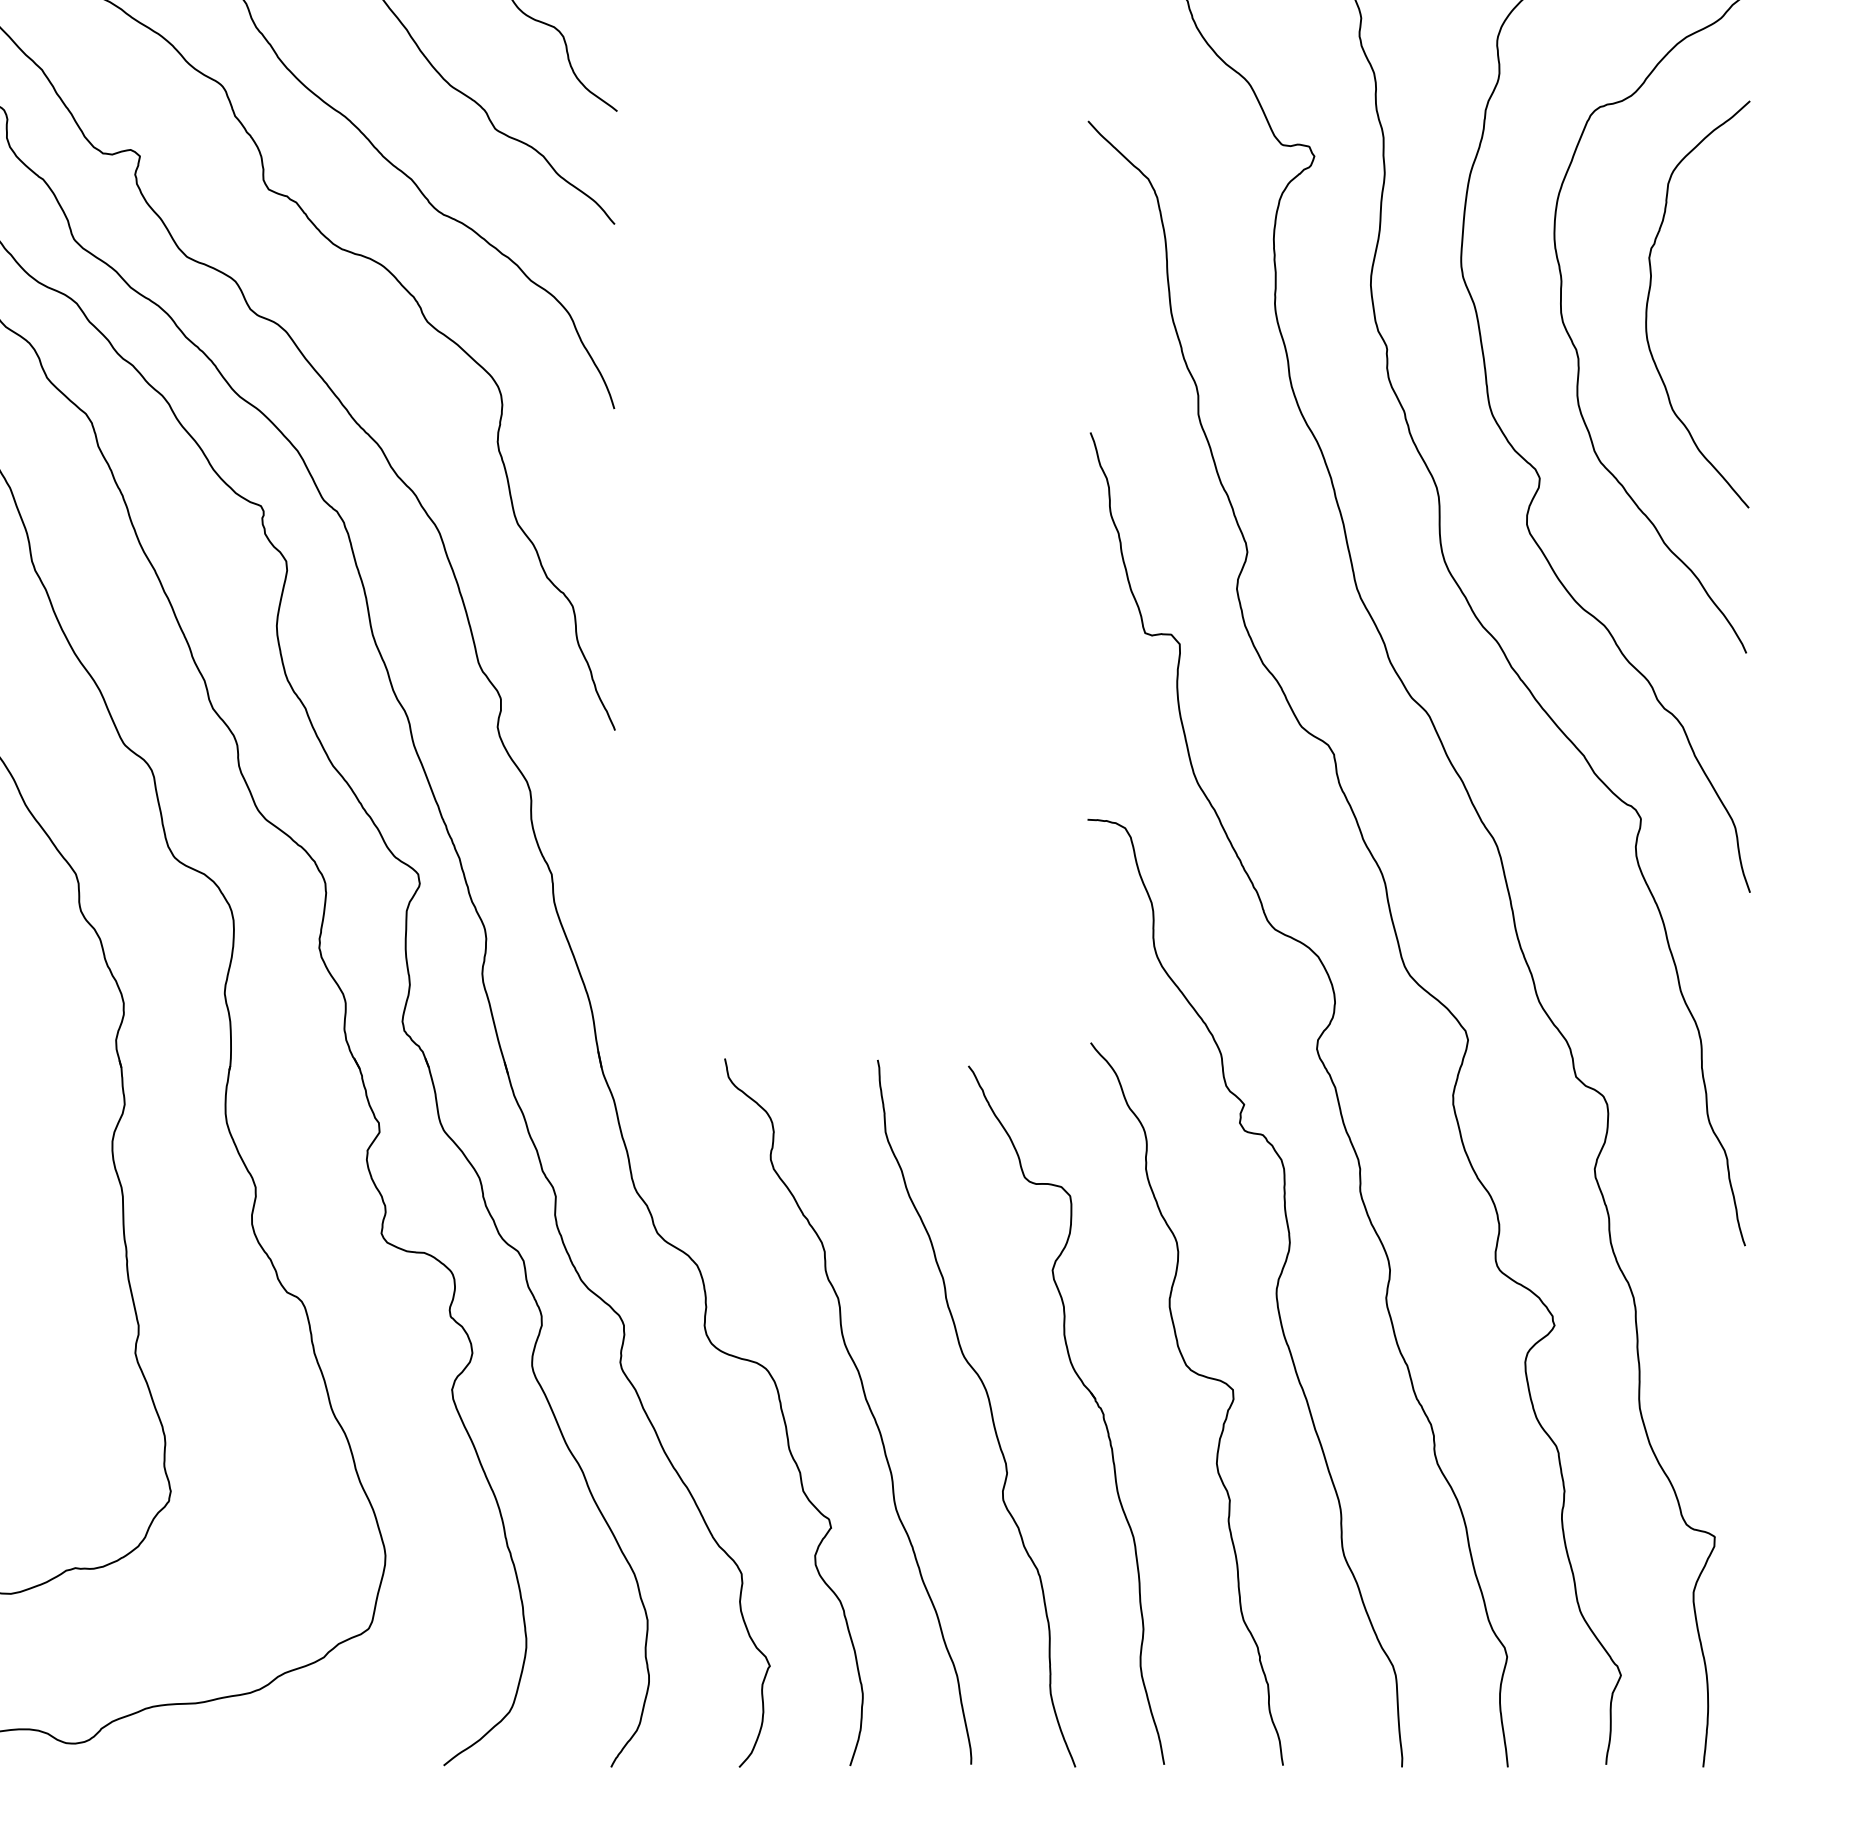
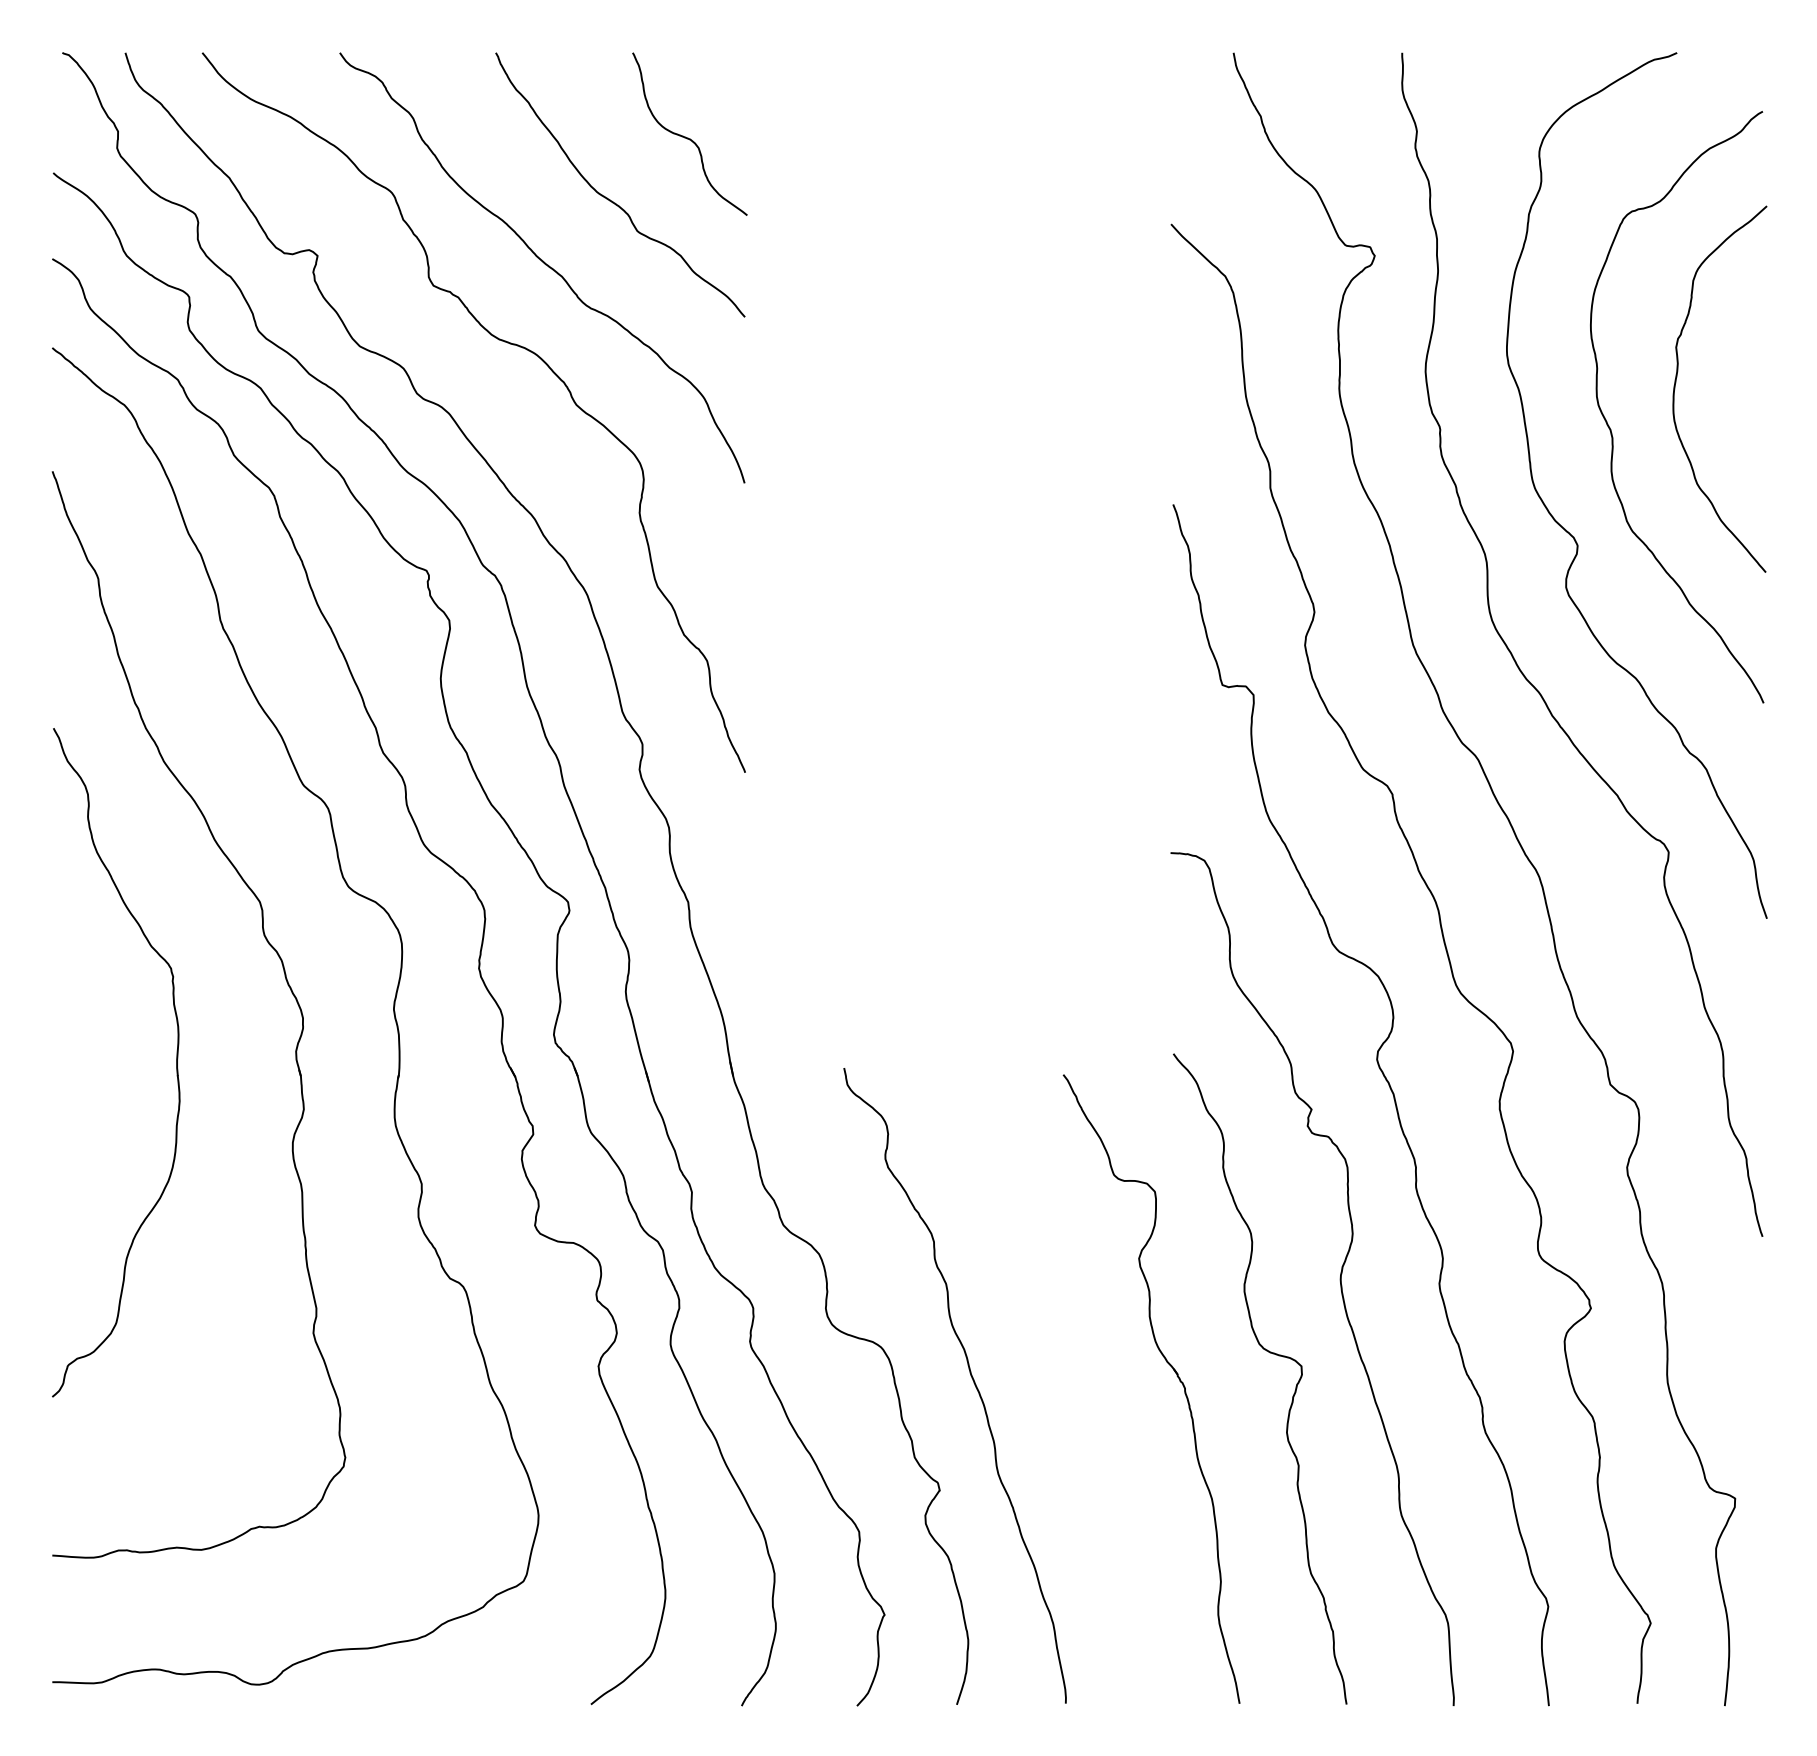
curve: (989, 1410) -> (1082, 1384), removed

